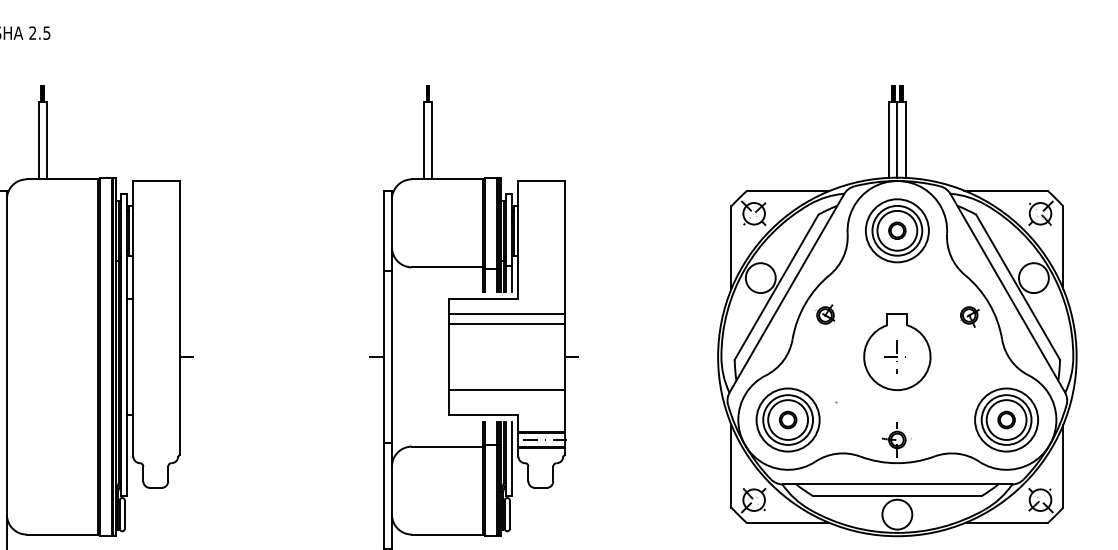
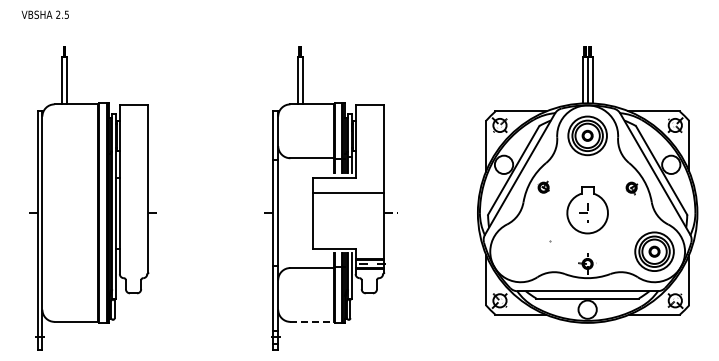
line: (506, 315) -> (348, 187), removed
line: (506, 390) -> (348, 233), removed
part: (787, 419) -> (520, 251), removed
line: (447, 533) -> (312, 321), solid -> dashed

